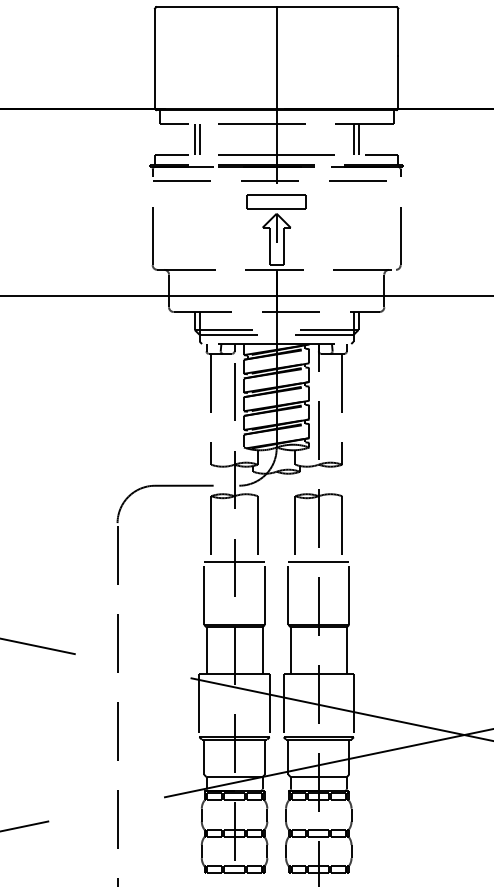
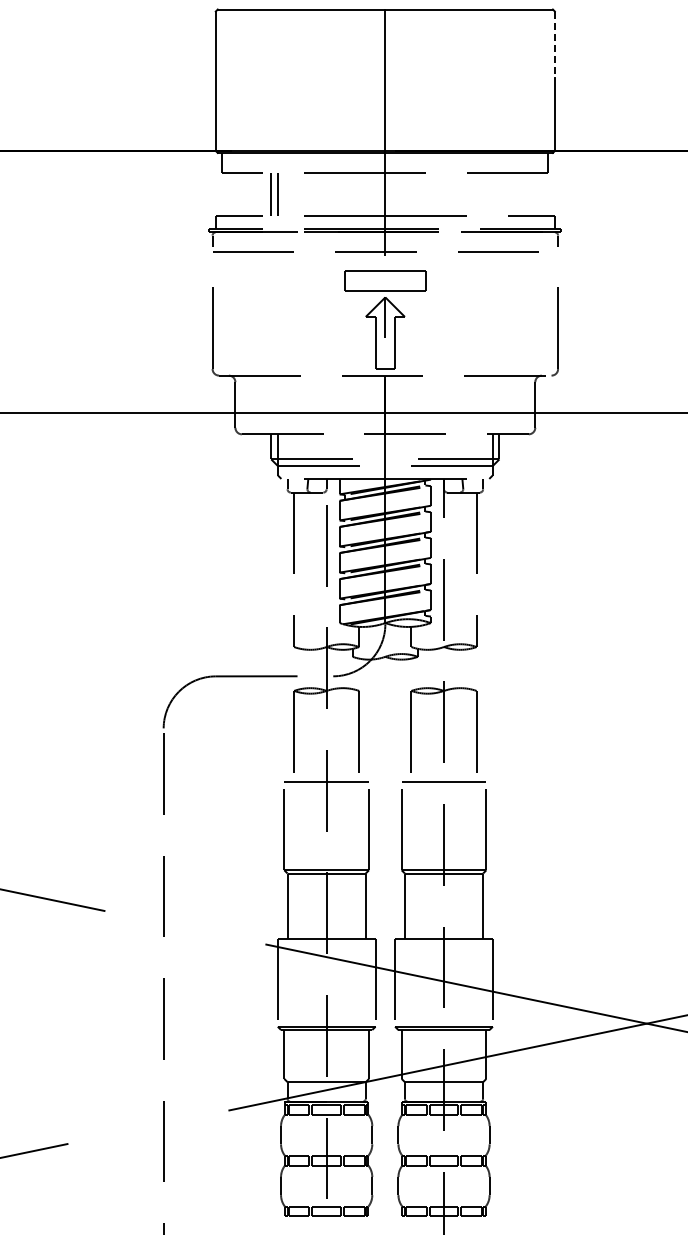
line: (398, 32) -> (554, 45), solid -> dashed
line: (353, 139) -> (492, 193), removed
line: (358, 139) -> (499, 193), removed

